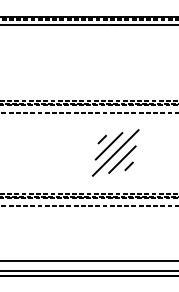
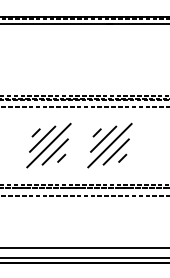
part: (51, 152) -> (48, 145), added

